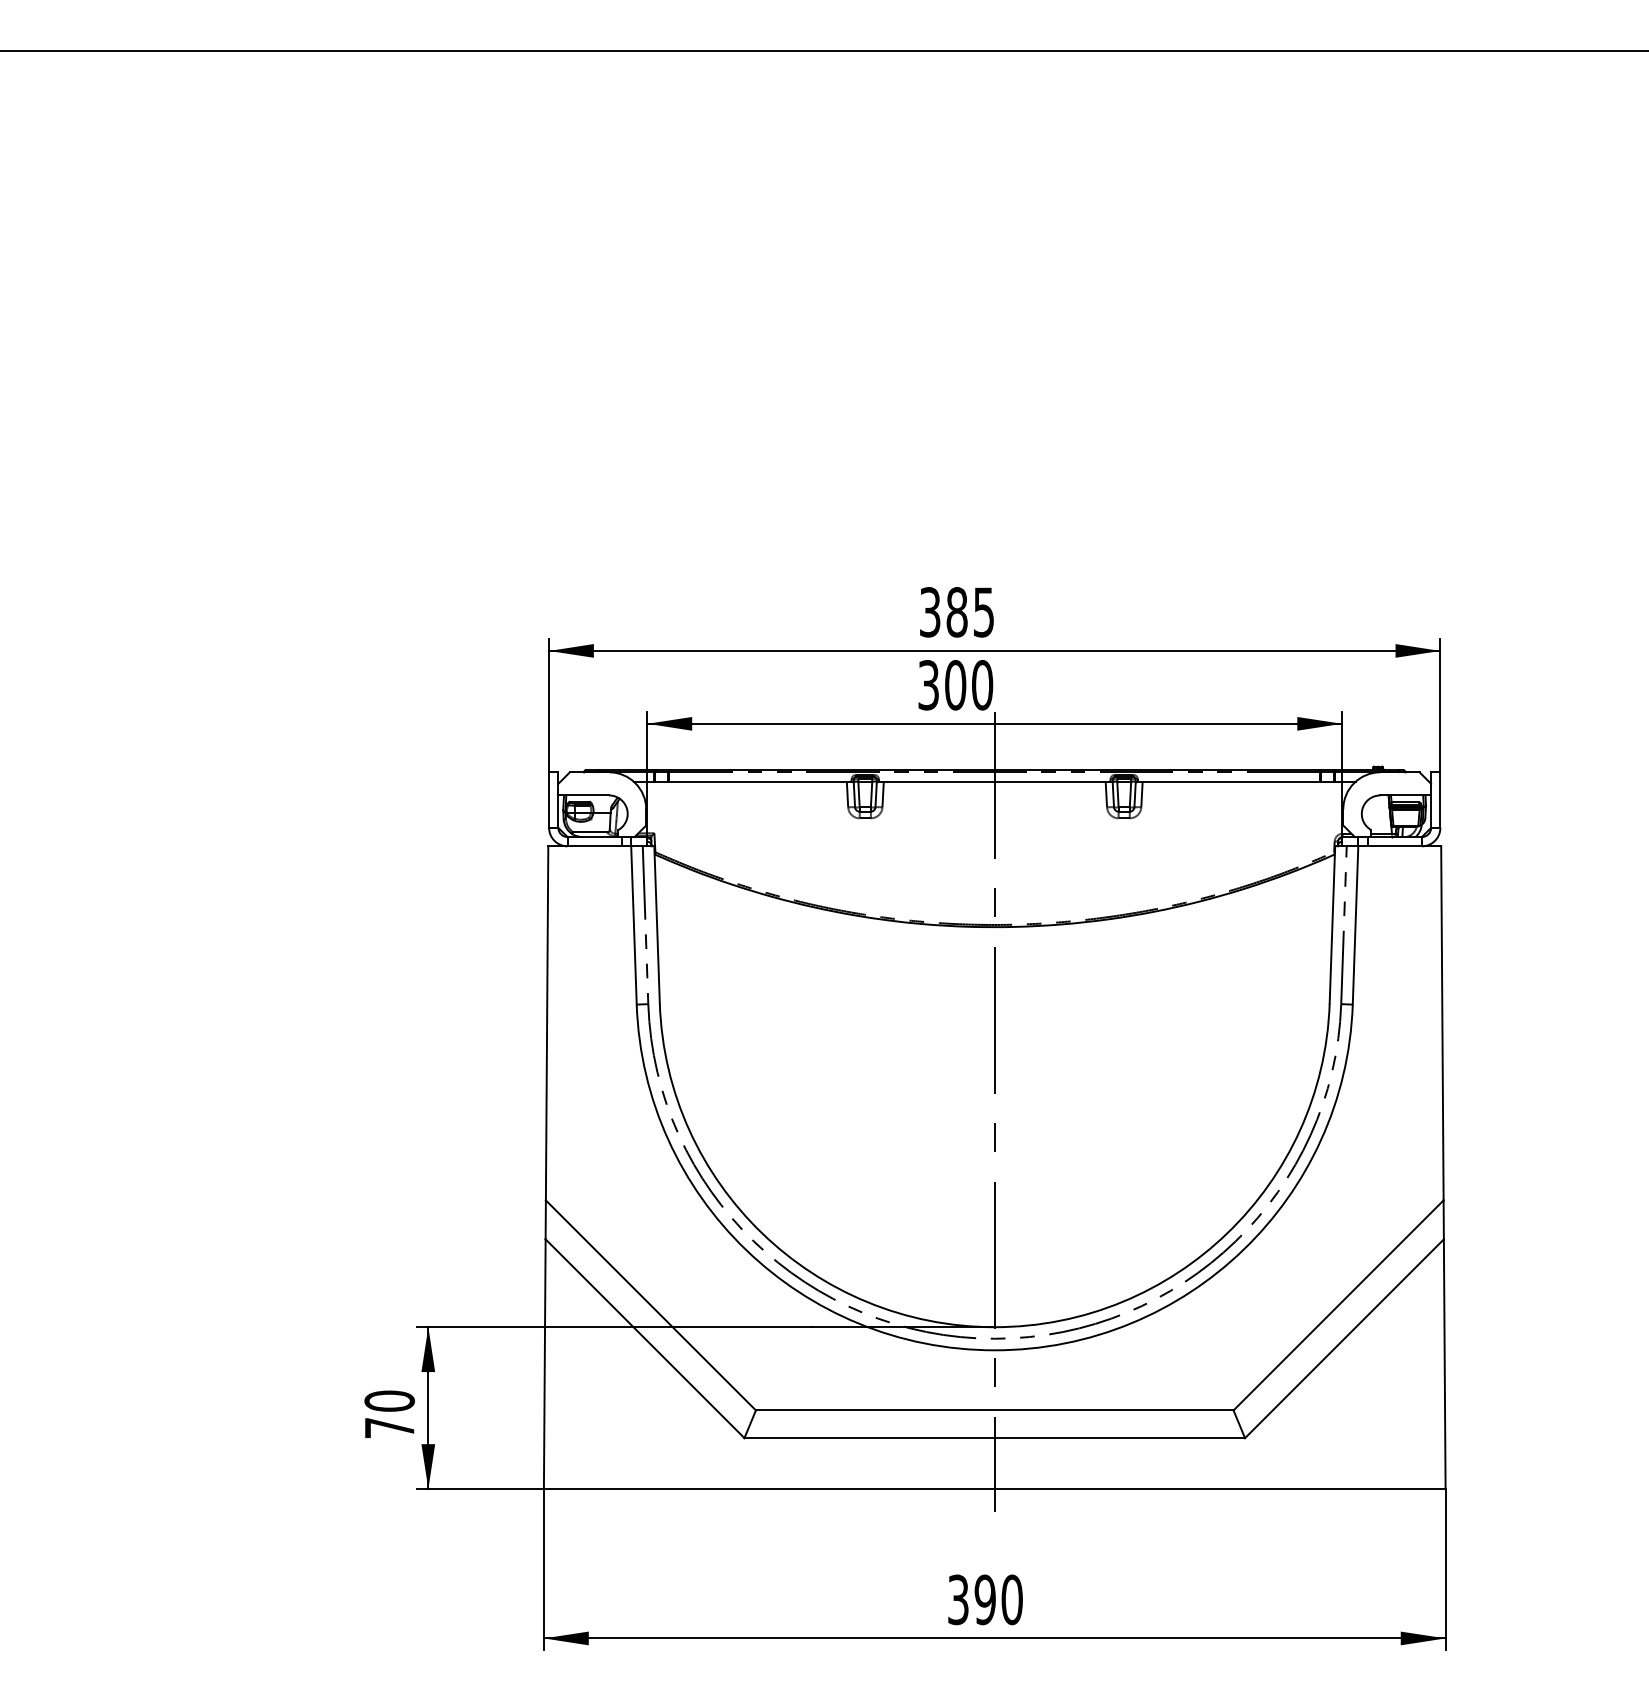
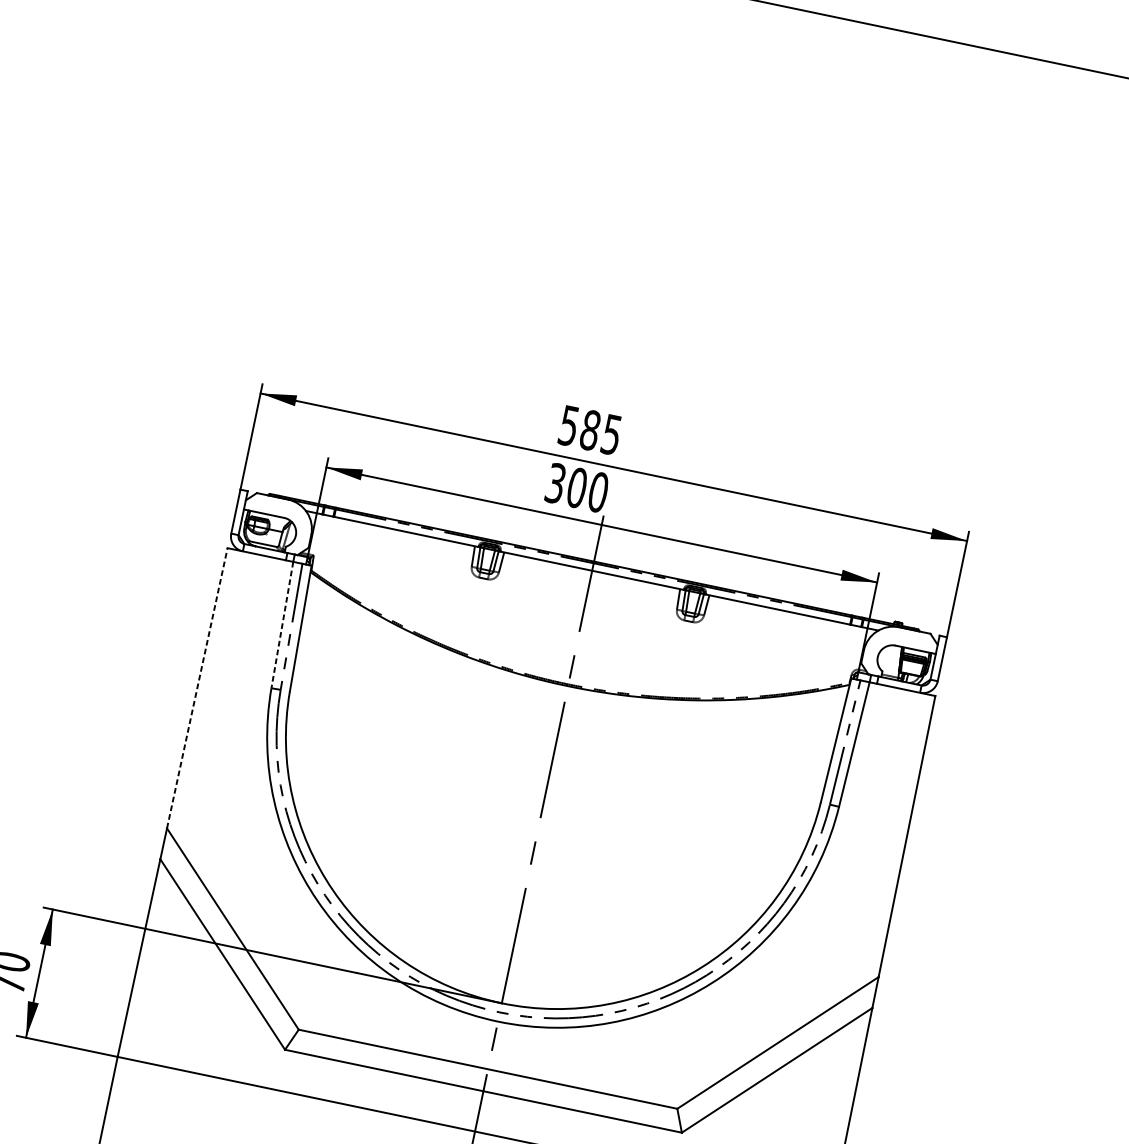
text: (930, 611) -> (569, 425), 385 -> 585
line: (633, 925) -> (281, 625), solid -> dashed
line: (547, 1022) -> (197, 687), solid -> dashed

